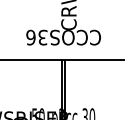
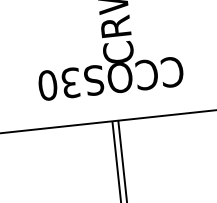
text: (30, 37) -> (46, 85), CCOS36 -> CCOS30

